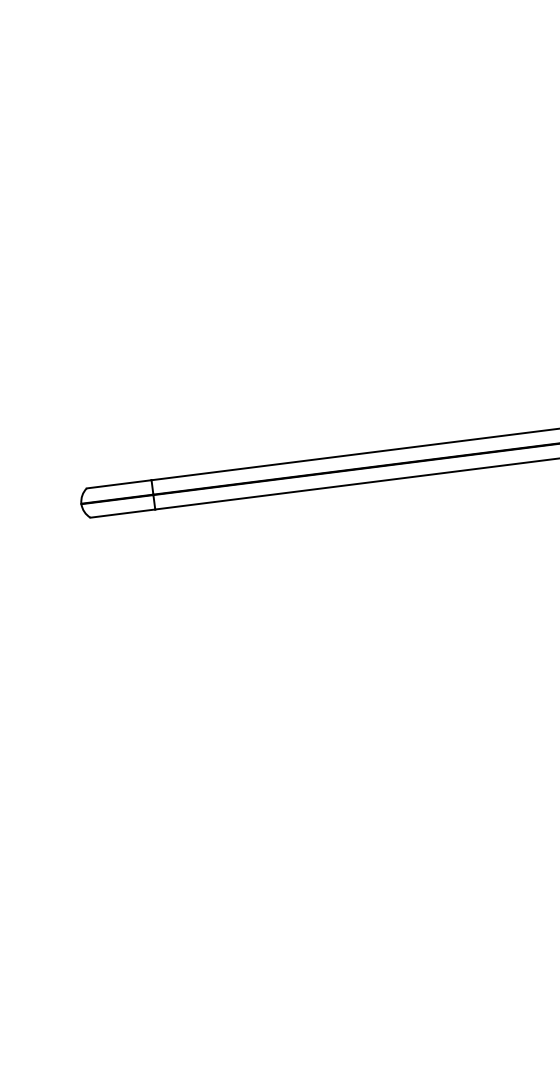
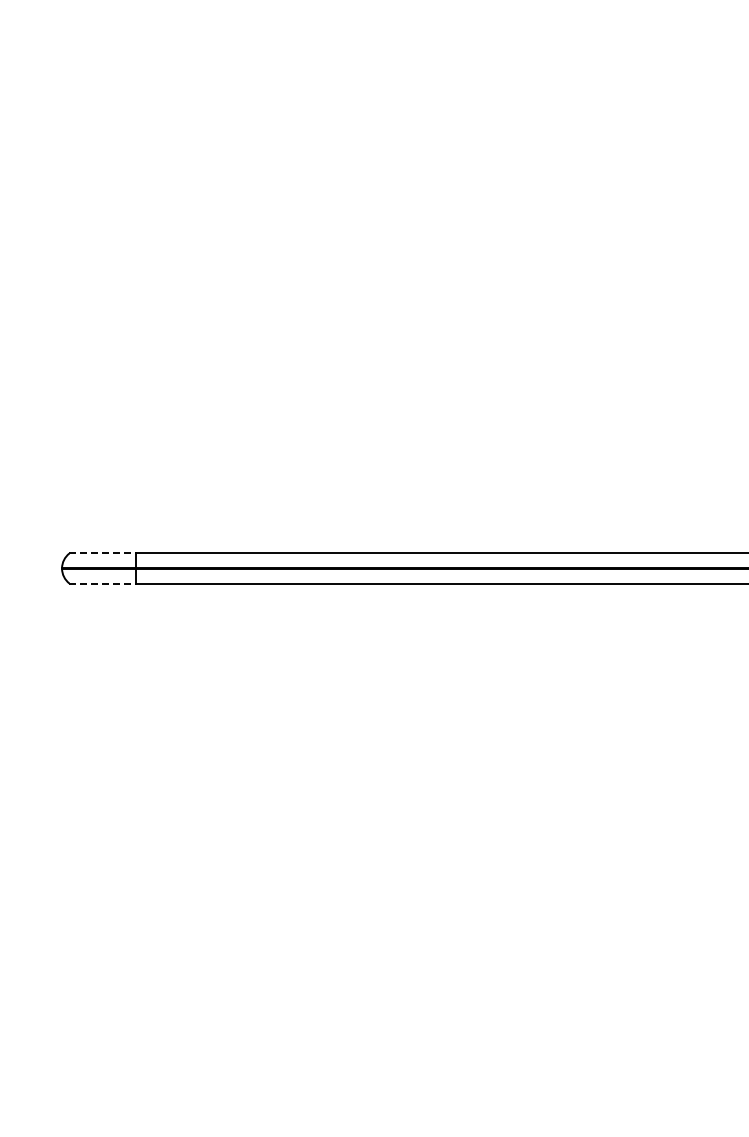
line: (120, 484) -> (103, 553), solid -> dashed
line: (123, 513) -> (103, 583), solid -> dashed

